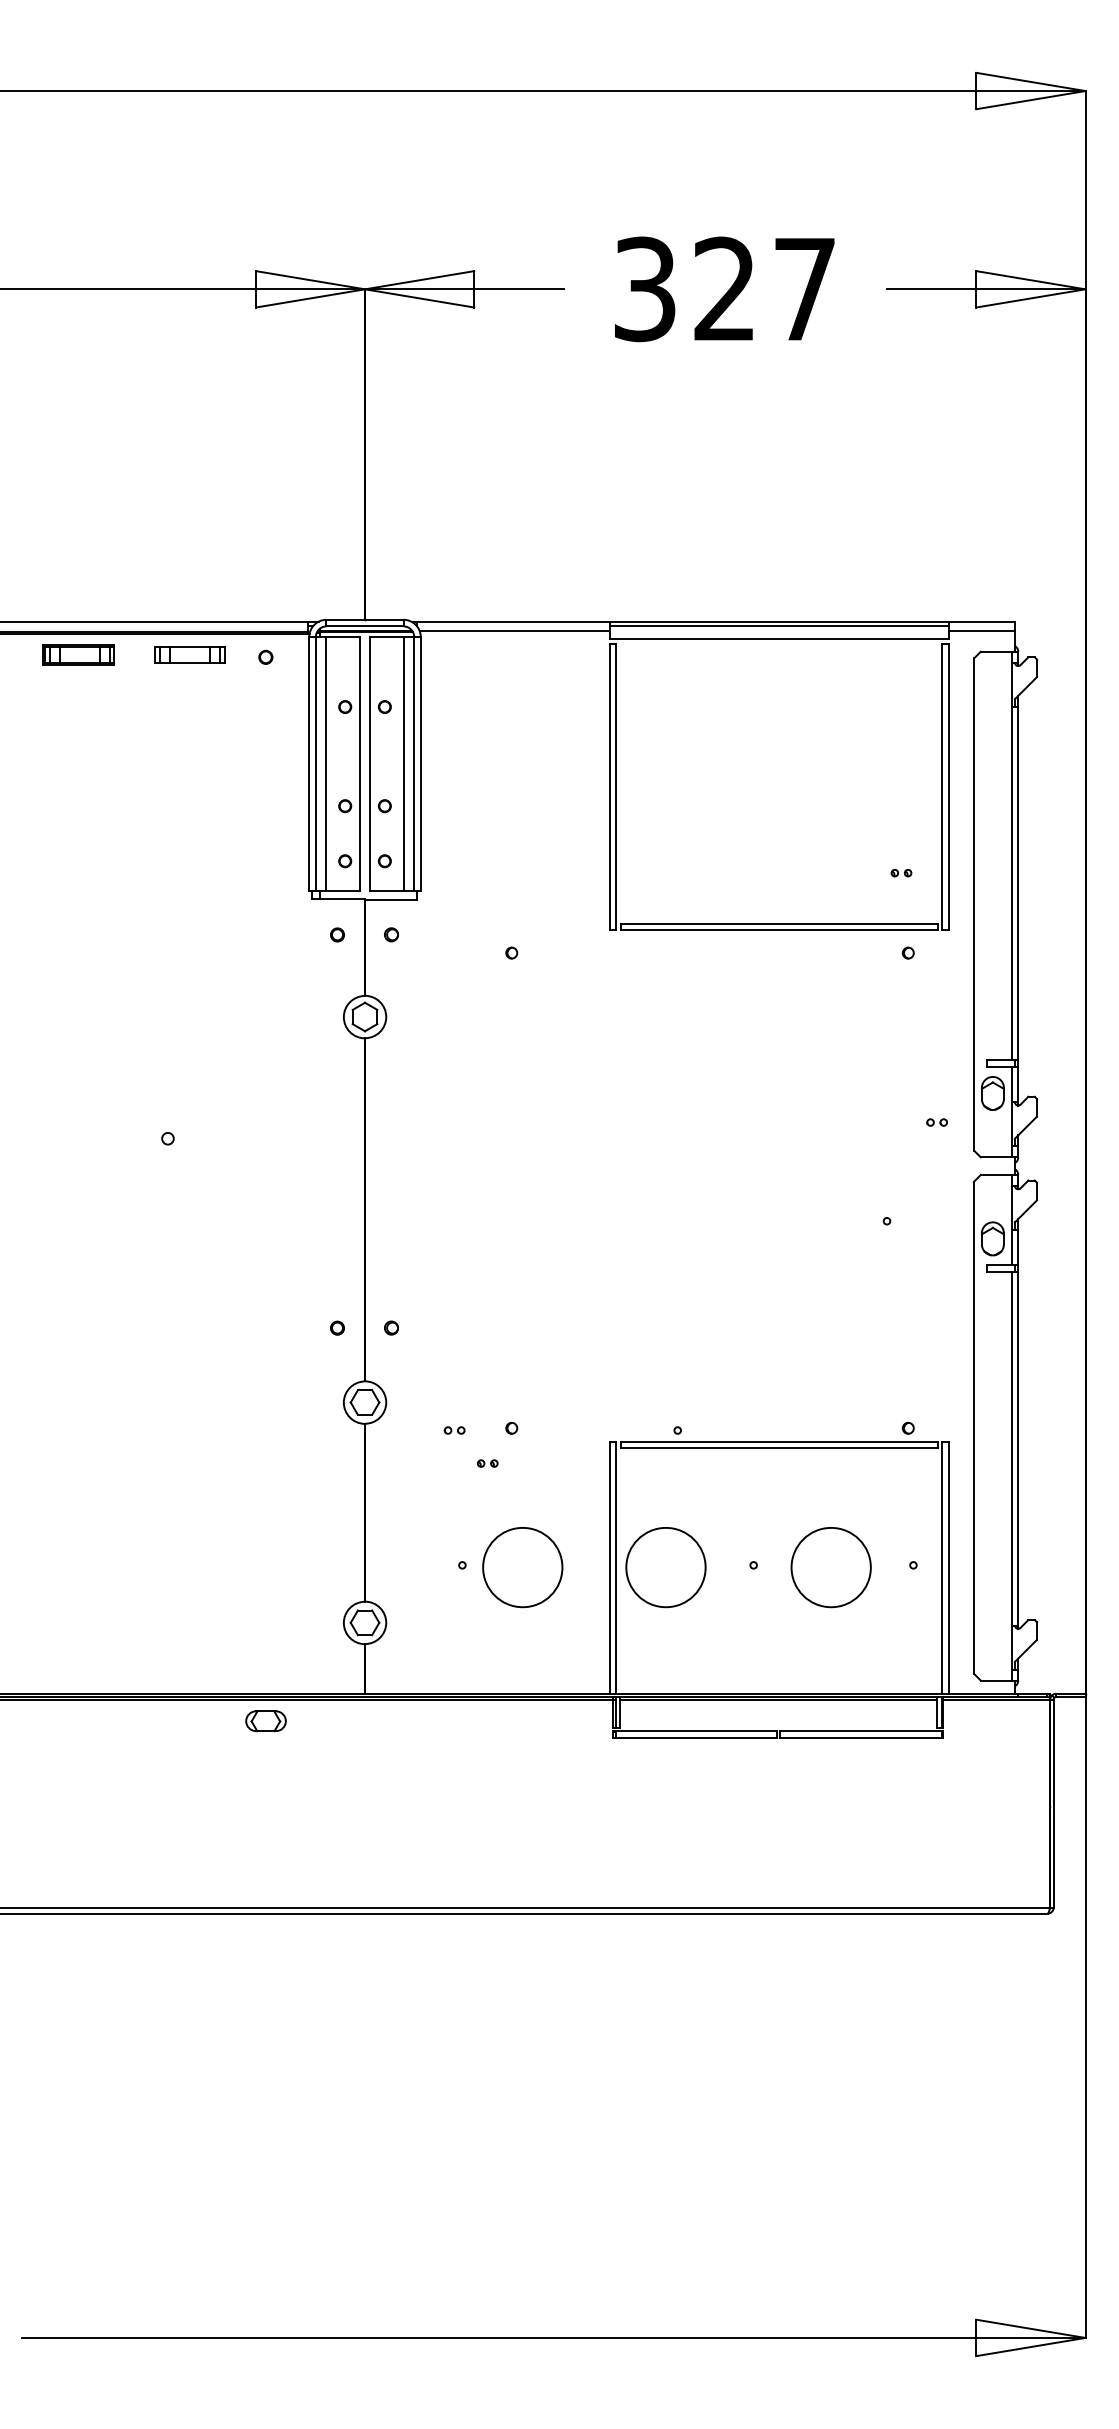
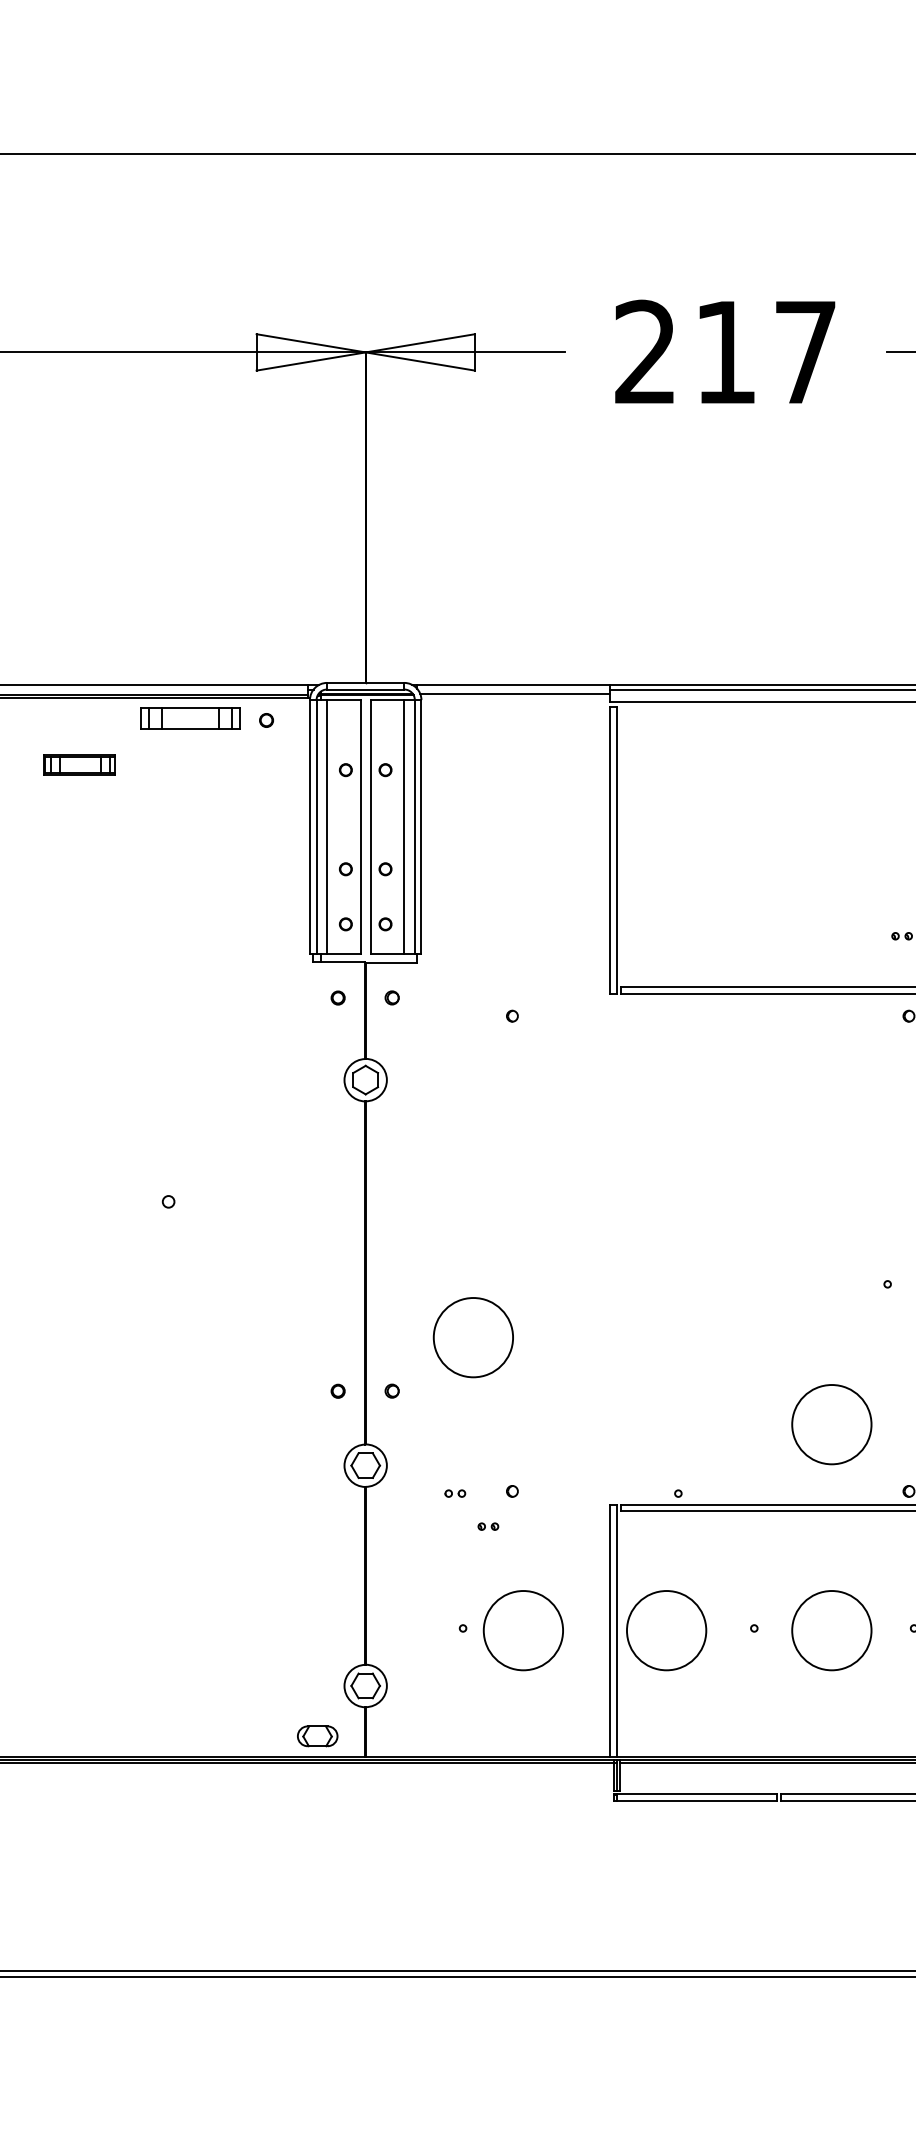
text: (683, 289) -> (684, 352), 327 -> 217
part: (78, 654) -> (79, 764), moved
part: (189, 654) -> (190, 717), size x1.4
circle: (472, 1274) -> (473, 1337), added
circle: (830, 1361) -> (831, 1424), added
part: (265, 1721) -> (317, 1736), moved

